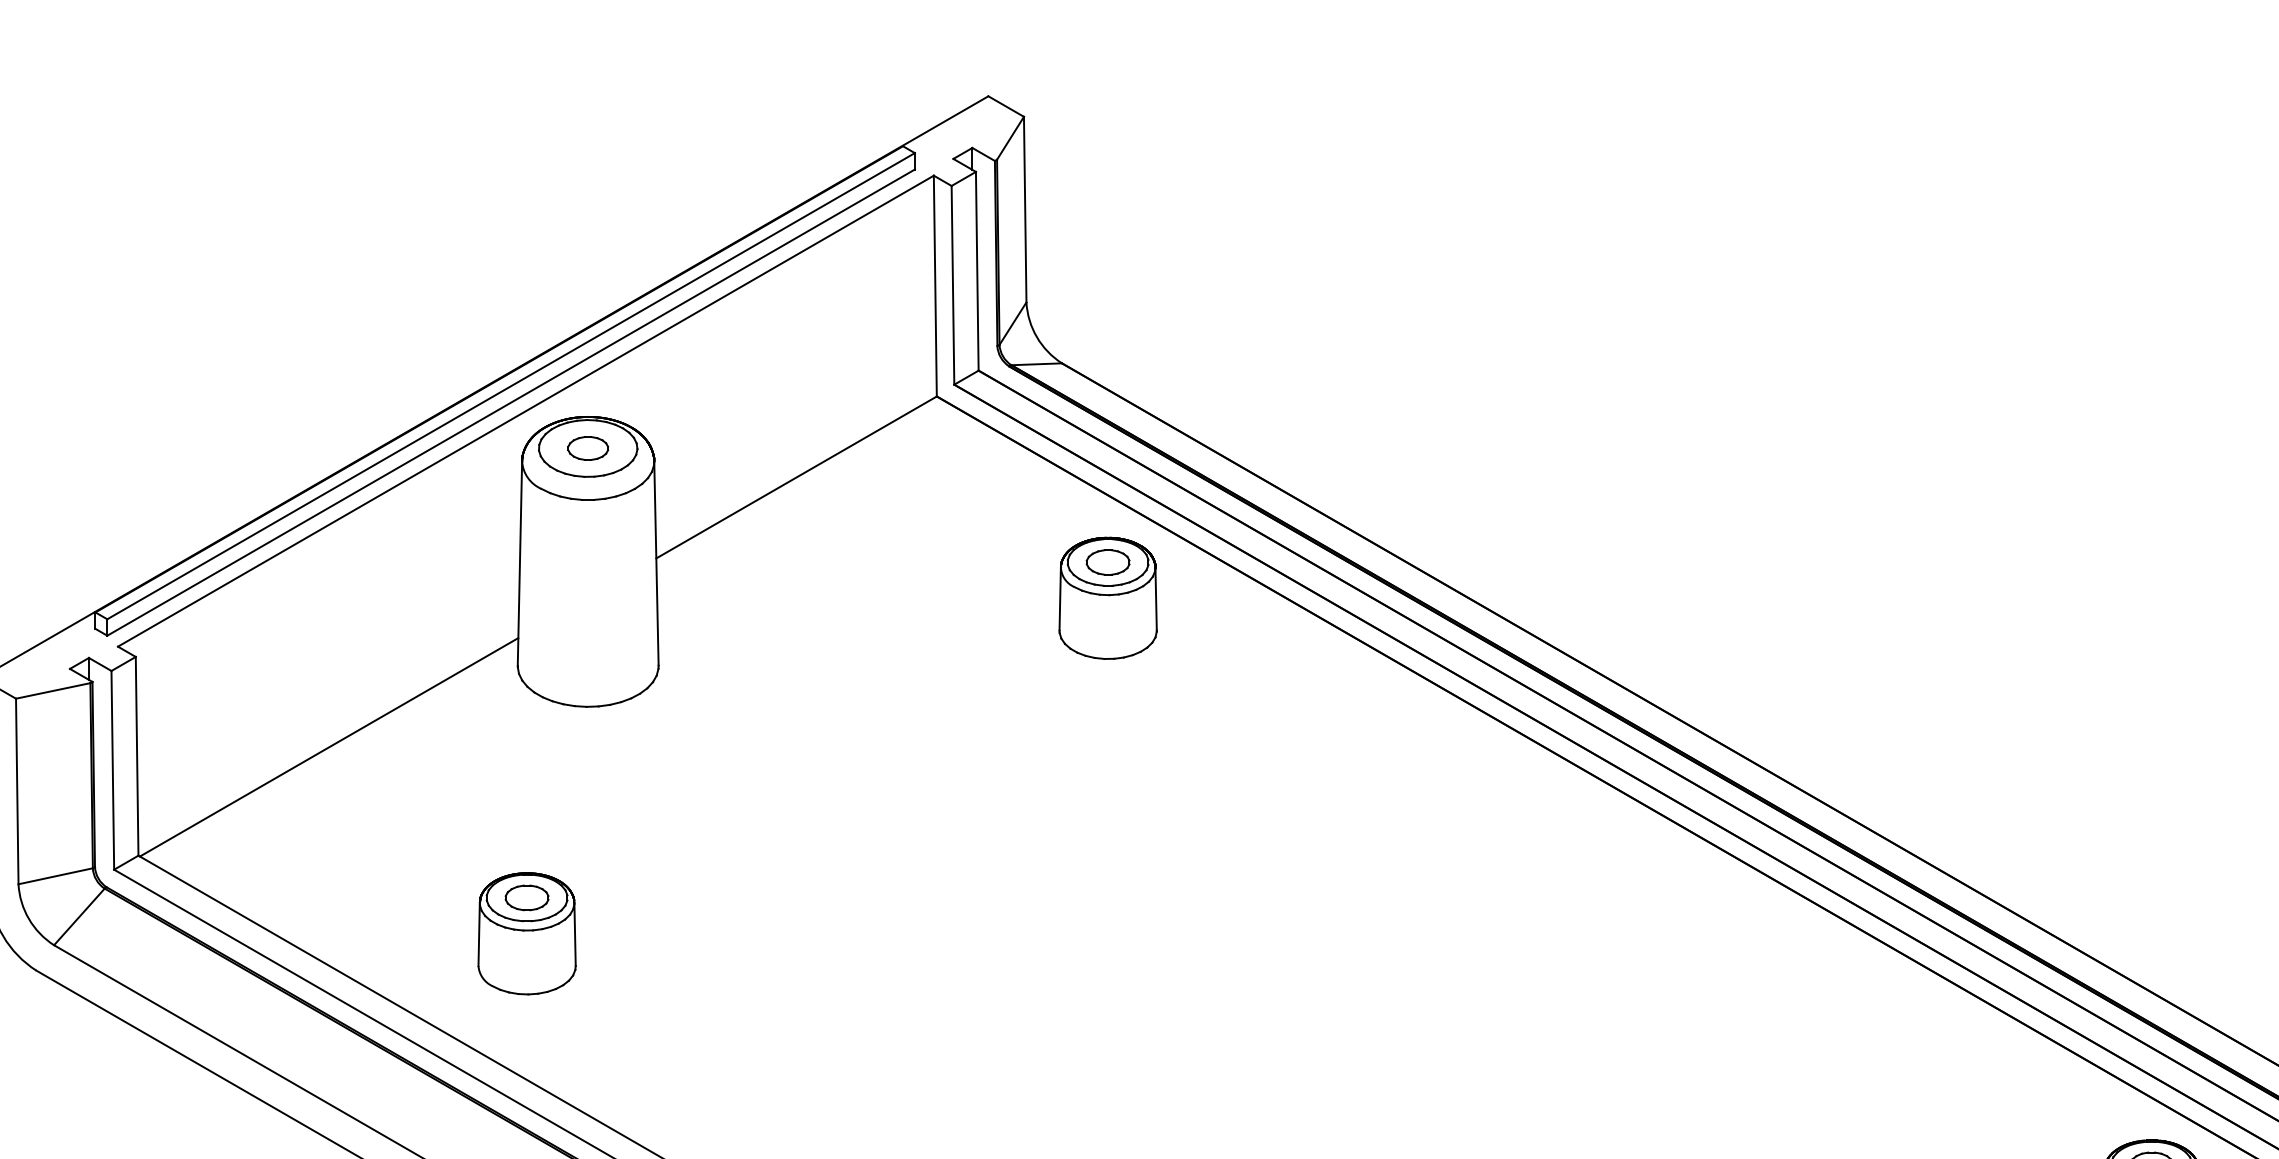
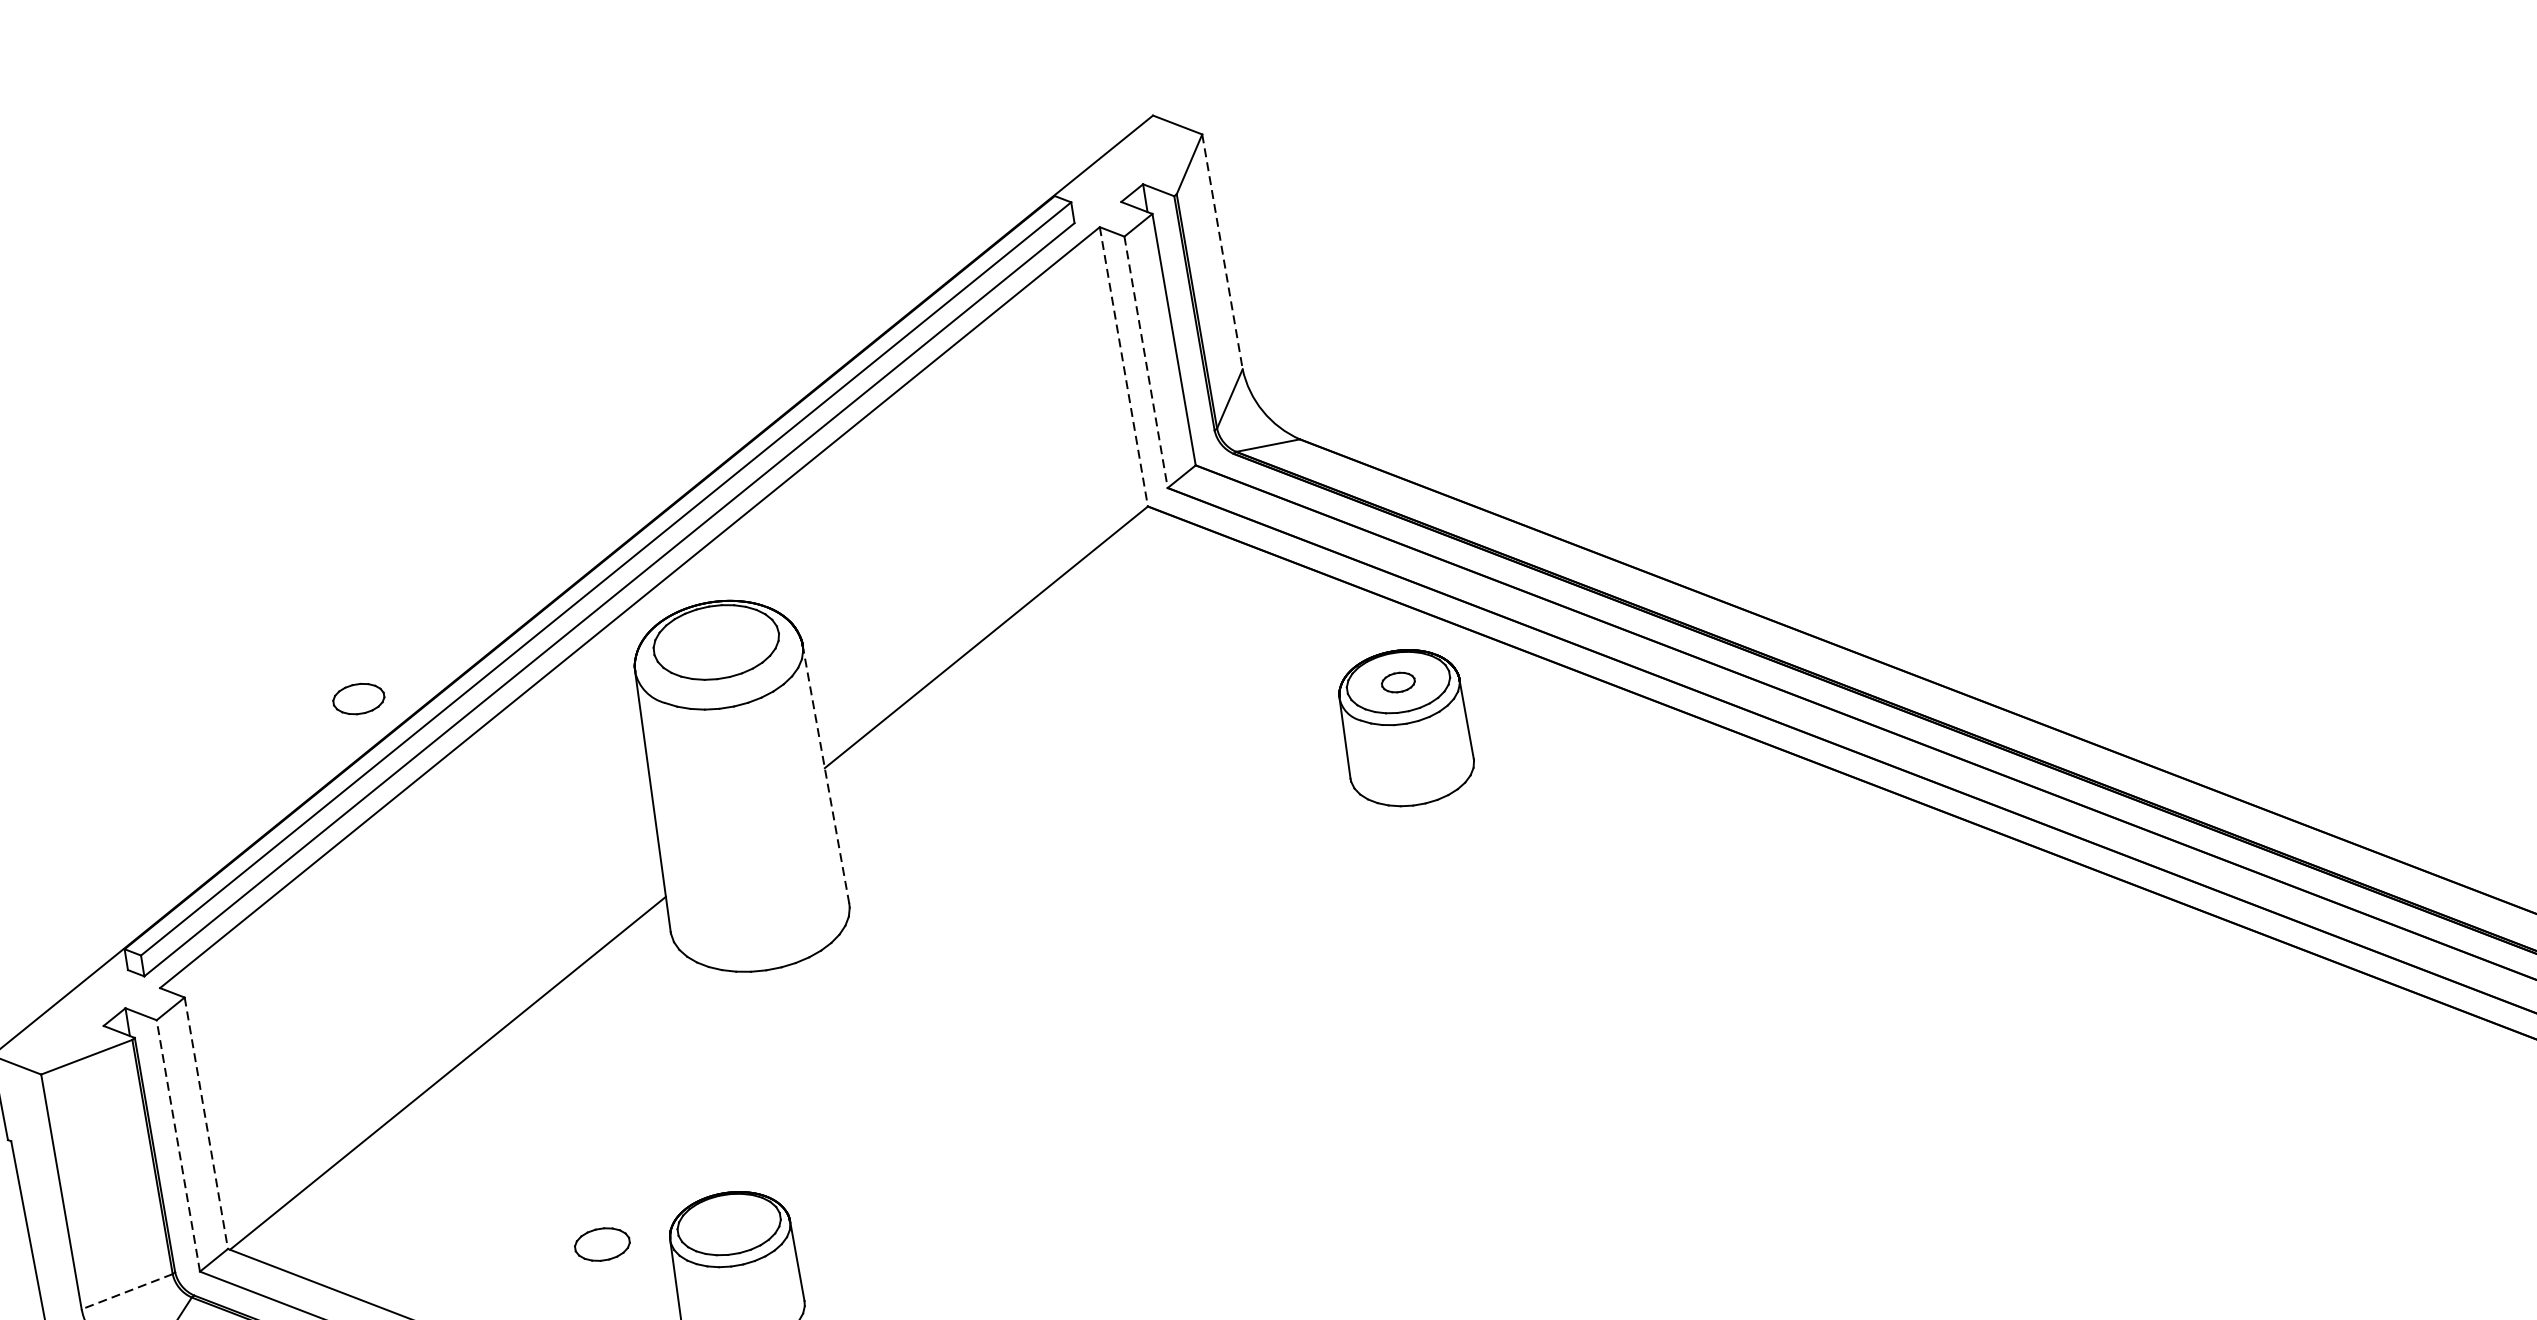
line: (1025, 209) -> (1222, 251), solid -> dashed
line: (952, 285) -> (1145, 362), solid -> dashed
line: (935, 286) -> (1124, 367), solid -> dashed
part: (587, 448) -> (357, 699), moved
part: (1107, 562) -> (1397, 682), size x0.6
line: (656, 563) -> (826, 774), solid -> dashed
line: (137, 756) -> (206, 1123), solid -> dashed
line: (112, 769) -> (177, 1144), solid -> dashed
line: (55, 876) -> (126, 1292), solid -> dashed
part: (526, 897) -> (601, 1244), moved

